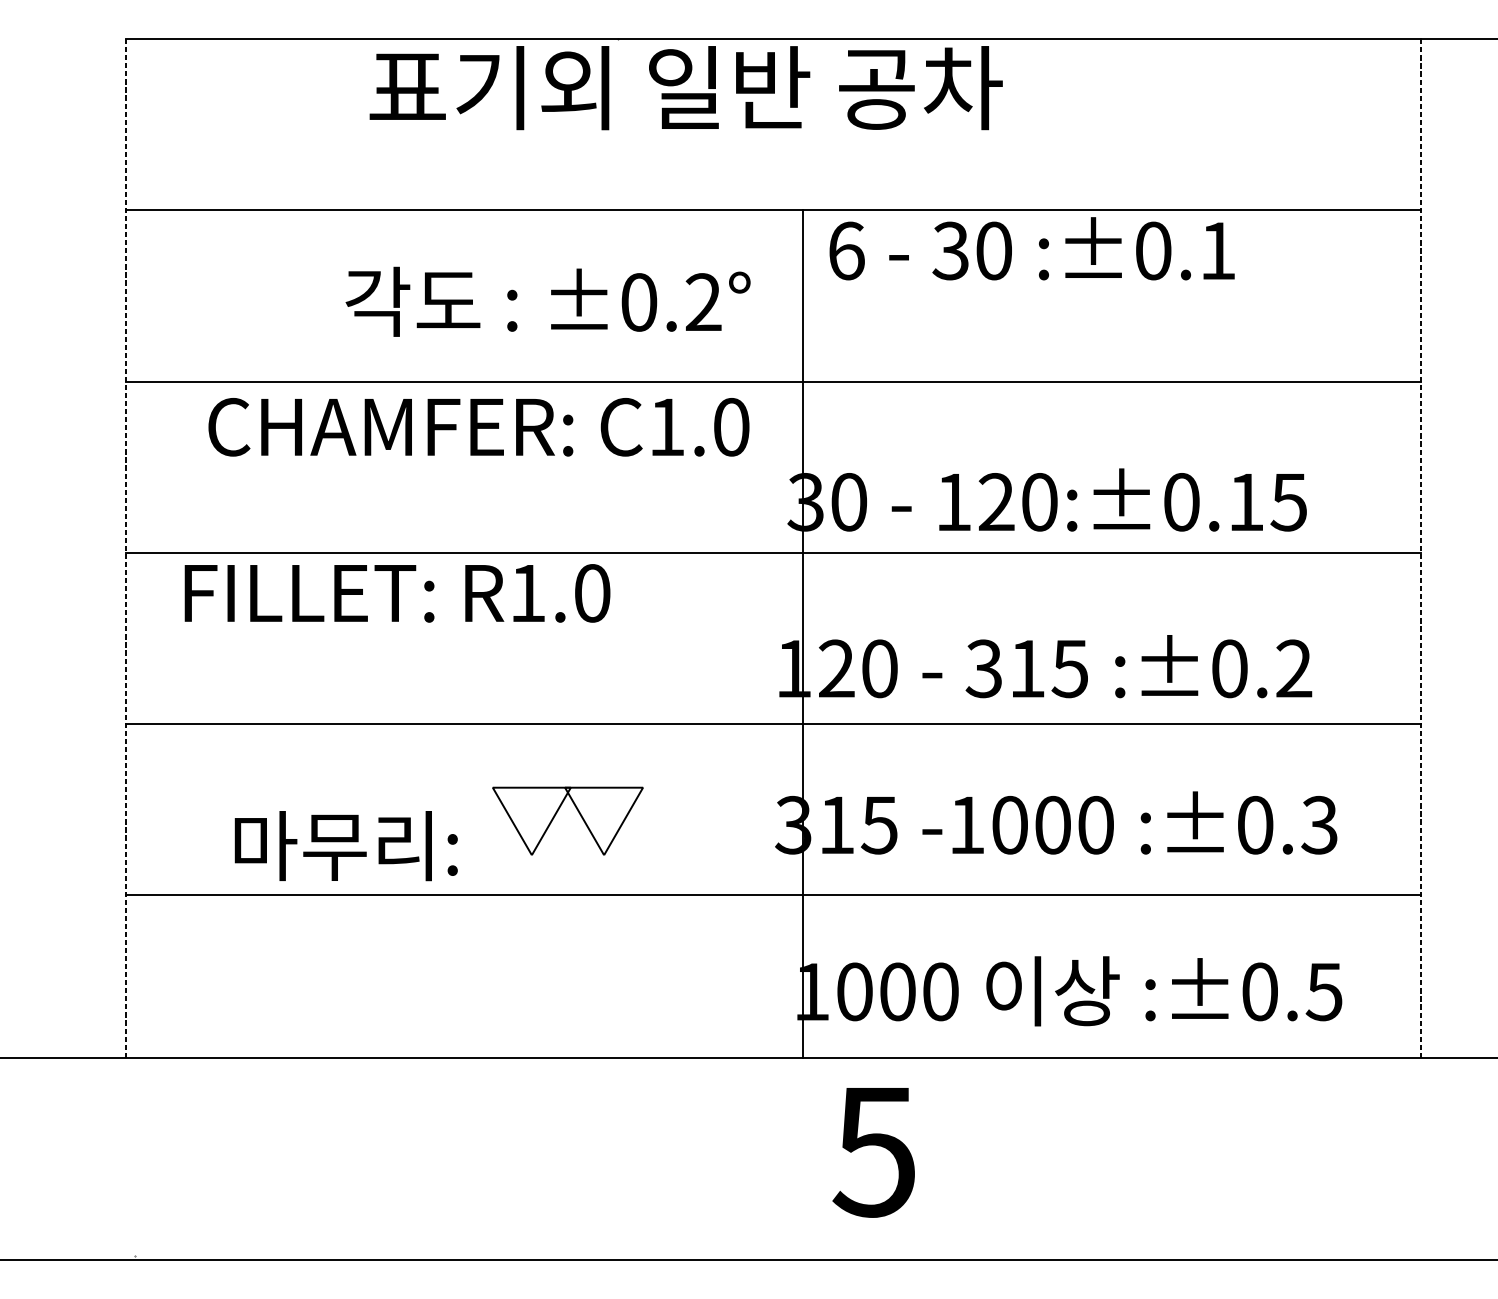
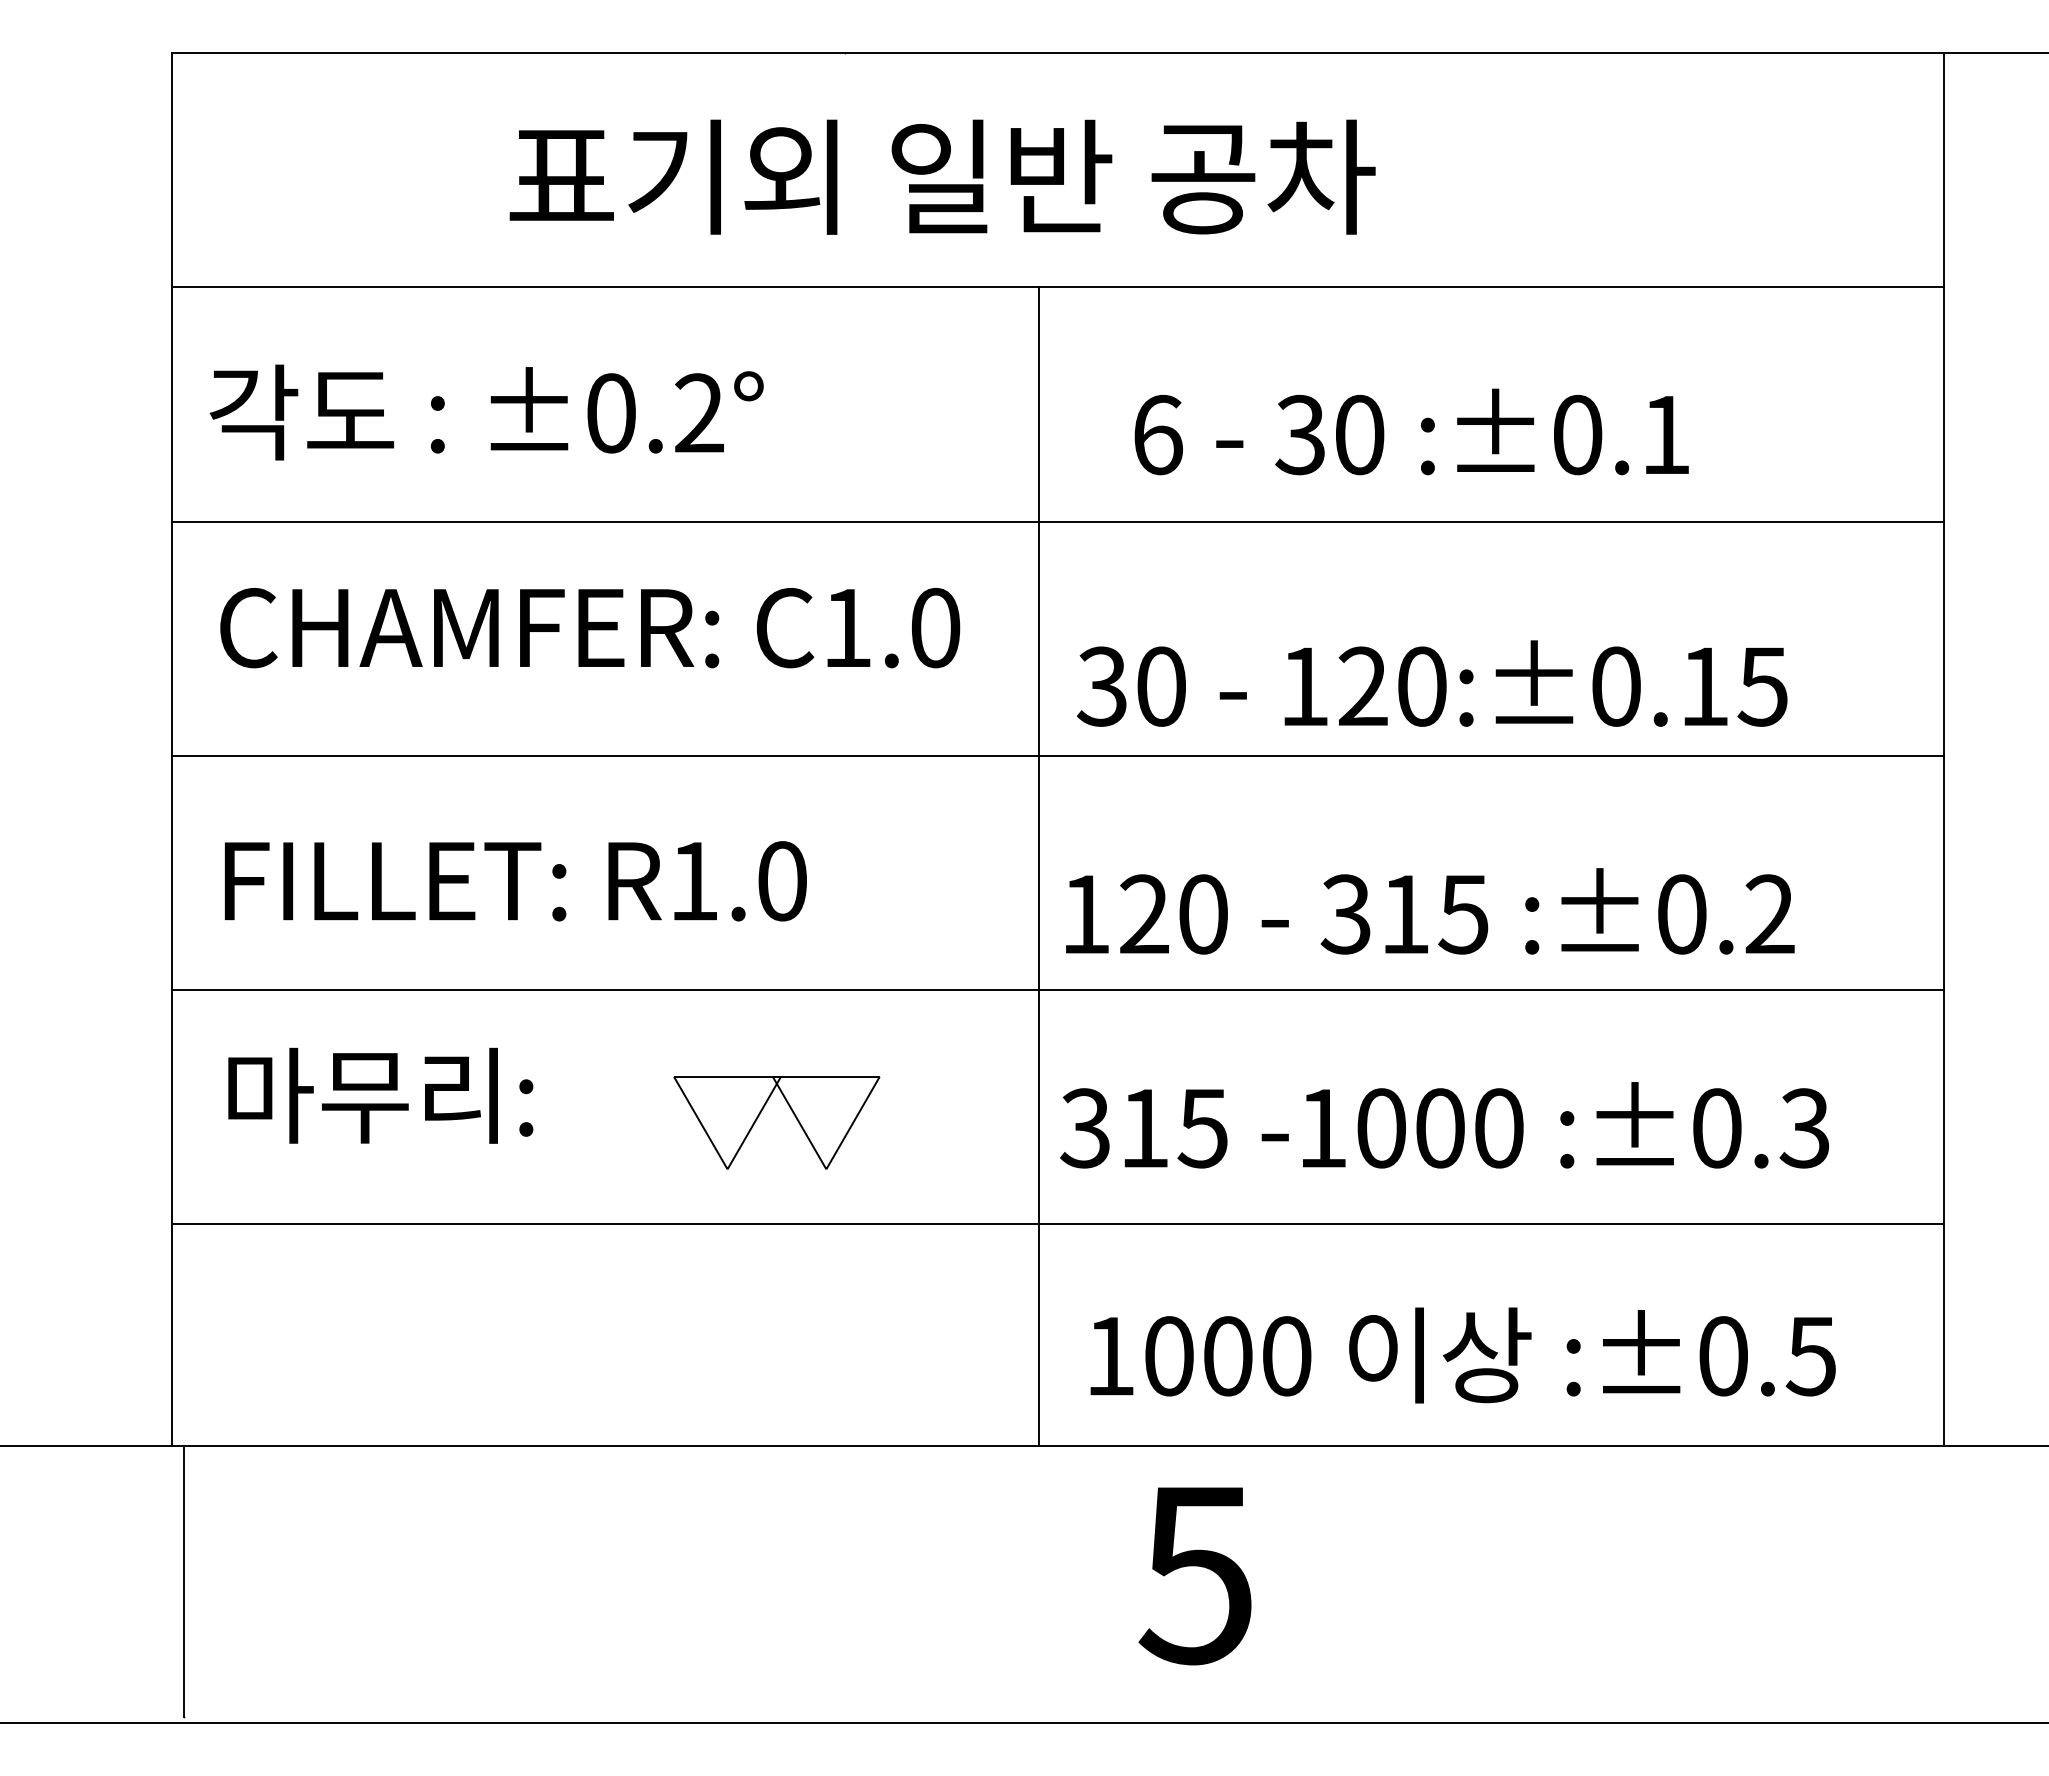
text: (686, 87) -> (942, 176), moved
text: (1031, 248) -> (1411, 431), moved
text: (547, 301) -> (486, 412), moved
text: (479, 427) -> (590, 628), moved
line: (126, 548) -> (172, 749), dashed -> solid
line: (1420, 548) -> (1943, 749), dashed -> solid
text: (397, 593) -> (515, 881), moved
line: (803, 633) -> (1038, 866), moved
text: (346, 845) -> (380, 1095), moved
line: (134, 1156) -> (184, 1581), added

